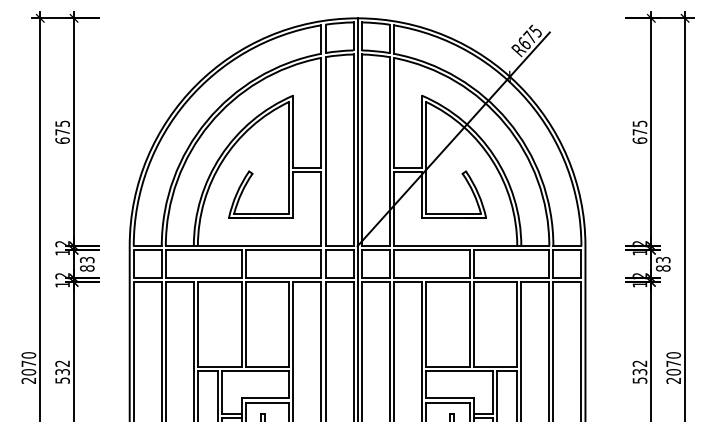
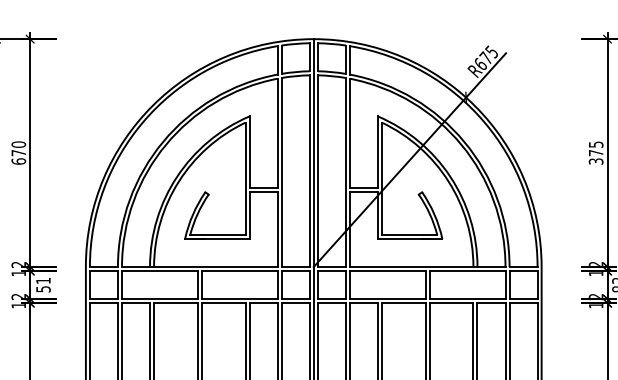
text: (62, 123) -> (18, 144), 675 -> 670
text: (639, 140) -> (595, 161), 675 -> 375
text: (86, 264) -> (42, 285), 83 -> 51

